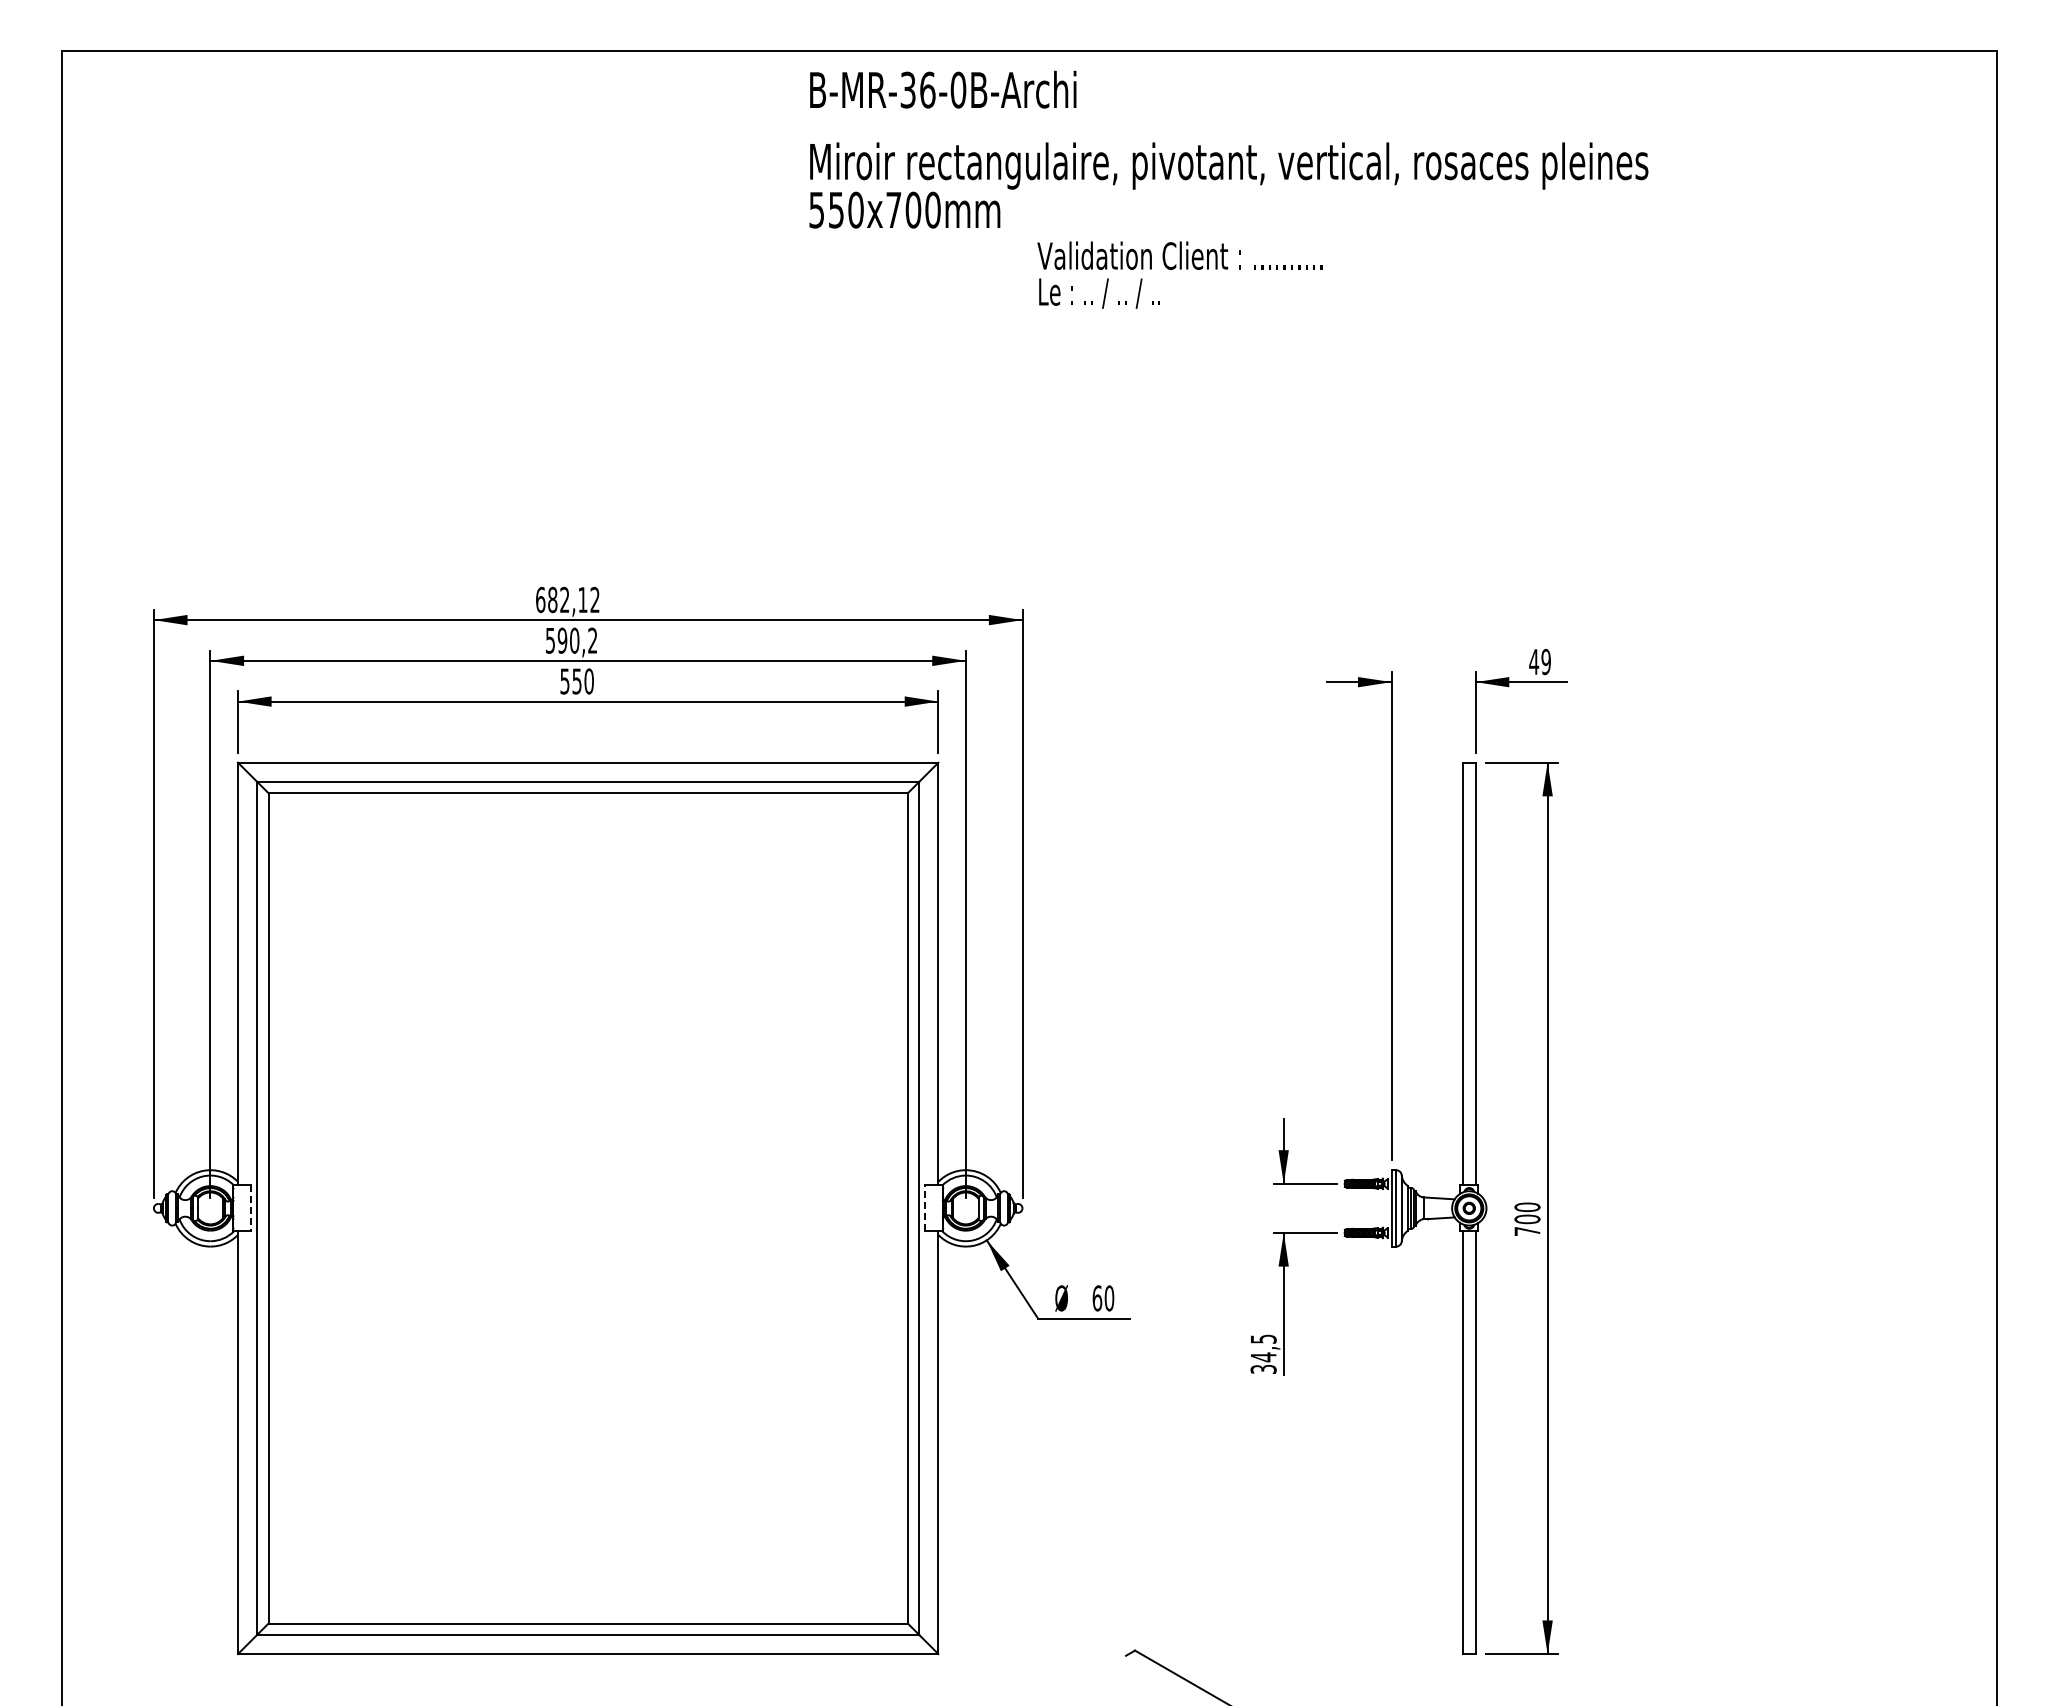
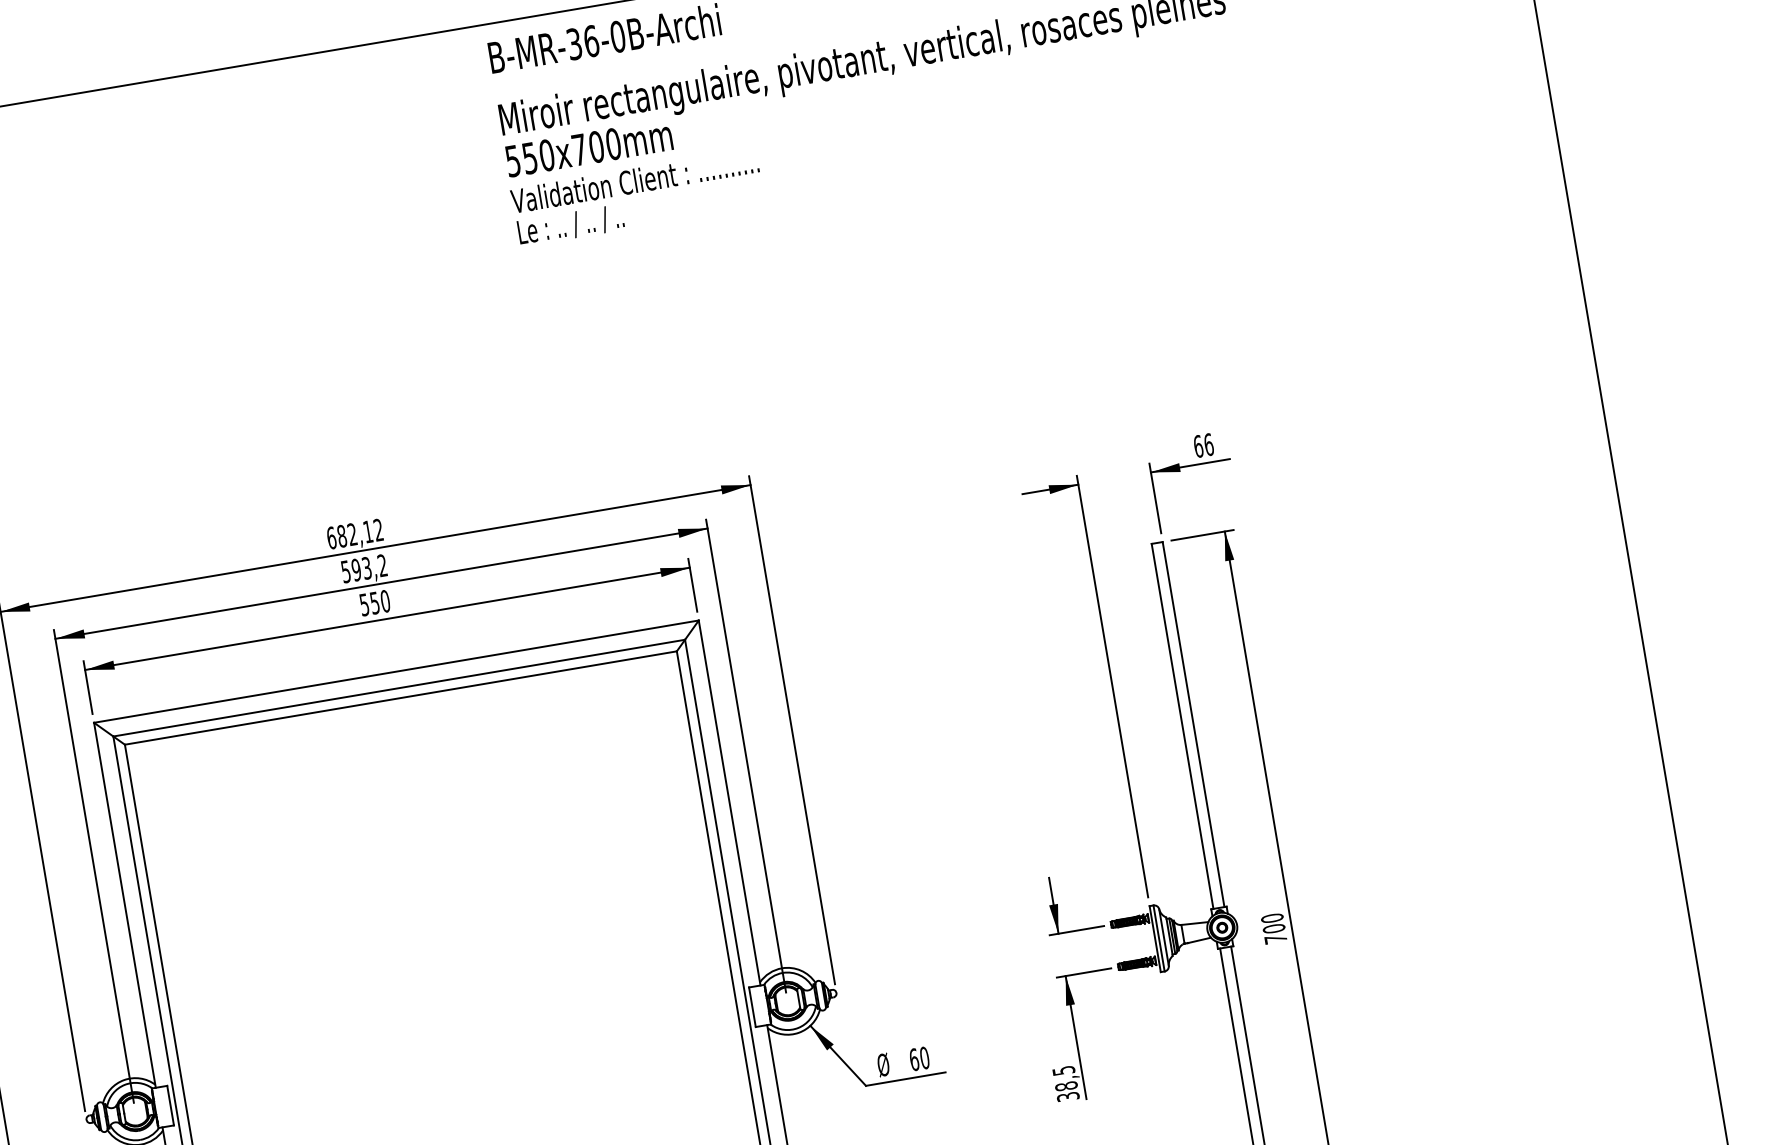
text: (1179, 274) -> (637, 197), moved
text: (574, 640) -> (366, 568), 590,2 -> 593,2
text: (1540, 661) -> (1203, 445), 49 -> 66
line: (251, 1208) -> (170, 1105), dashed -> solid
line: (925, 1208) -> (752, 1007), dashed -> solid
text: (1263, 1357) -> (1066, 1086), 34,5 -> 38,5

